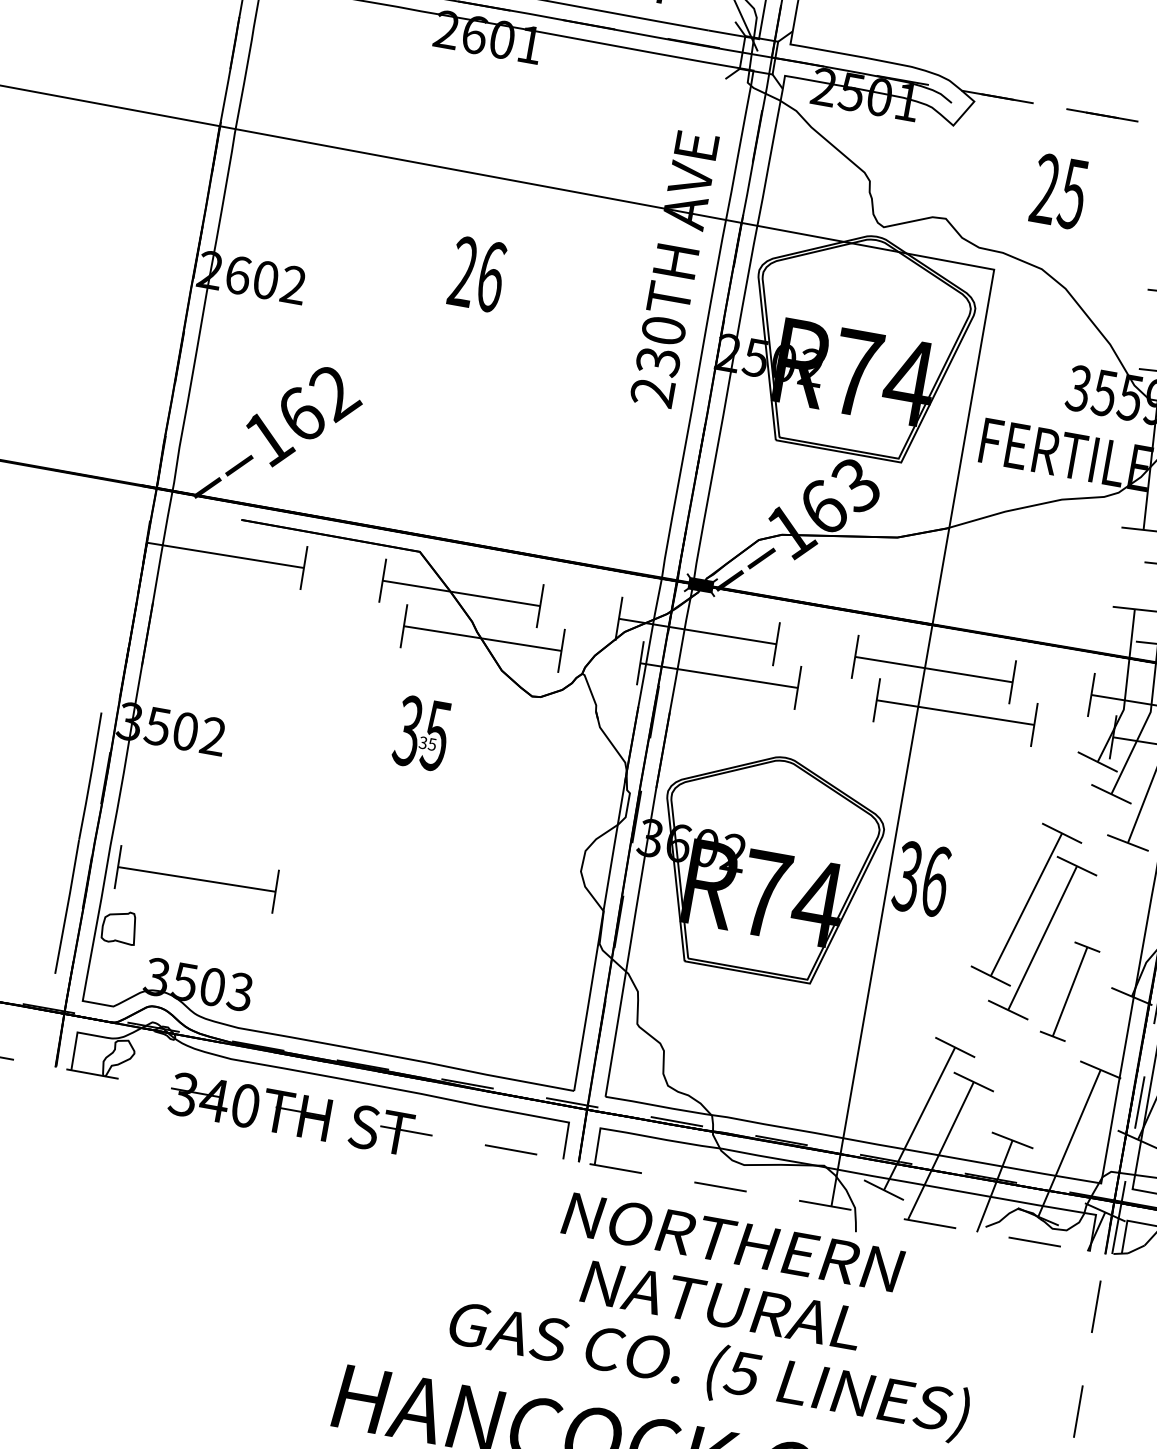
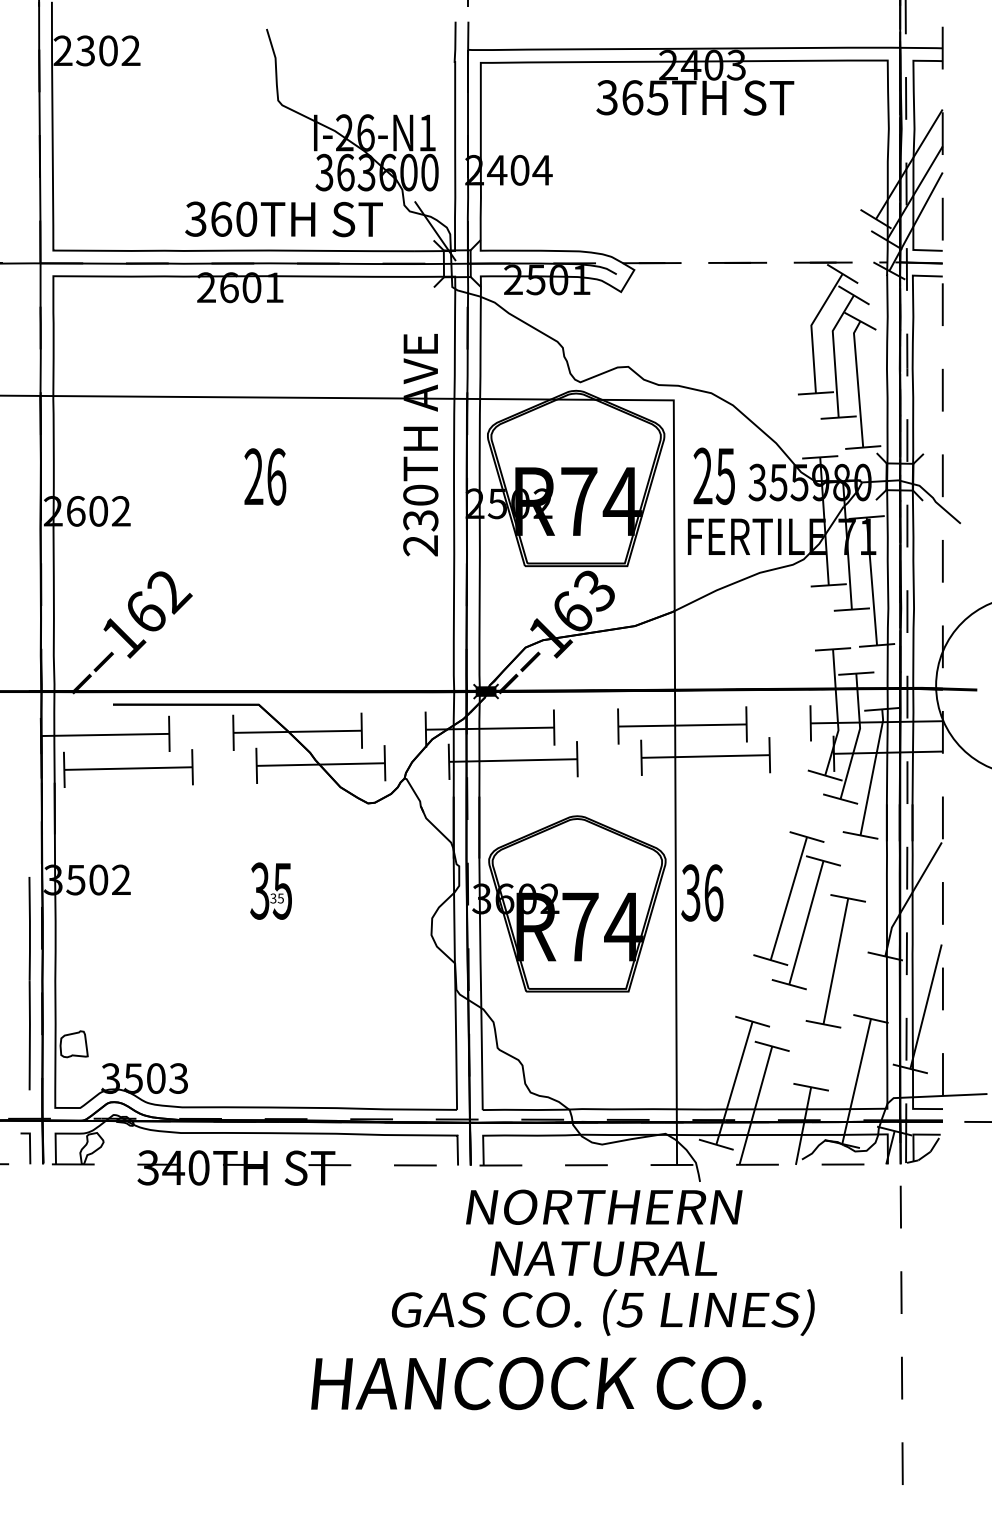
text: (1058, 191) -> (713, 476), moved
text: (421, 732) -> (270, 890), moved
part: (196, 879) -> (128, 768), moved
part: (1069, 991) -> (835, 961), size x1.67
line: (42, 1045) -> (29, 1148), added

